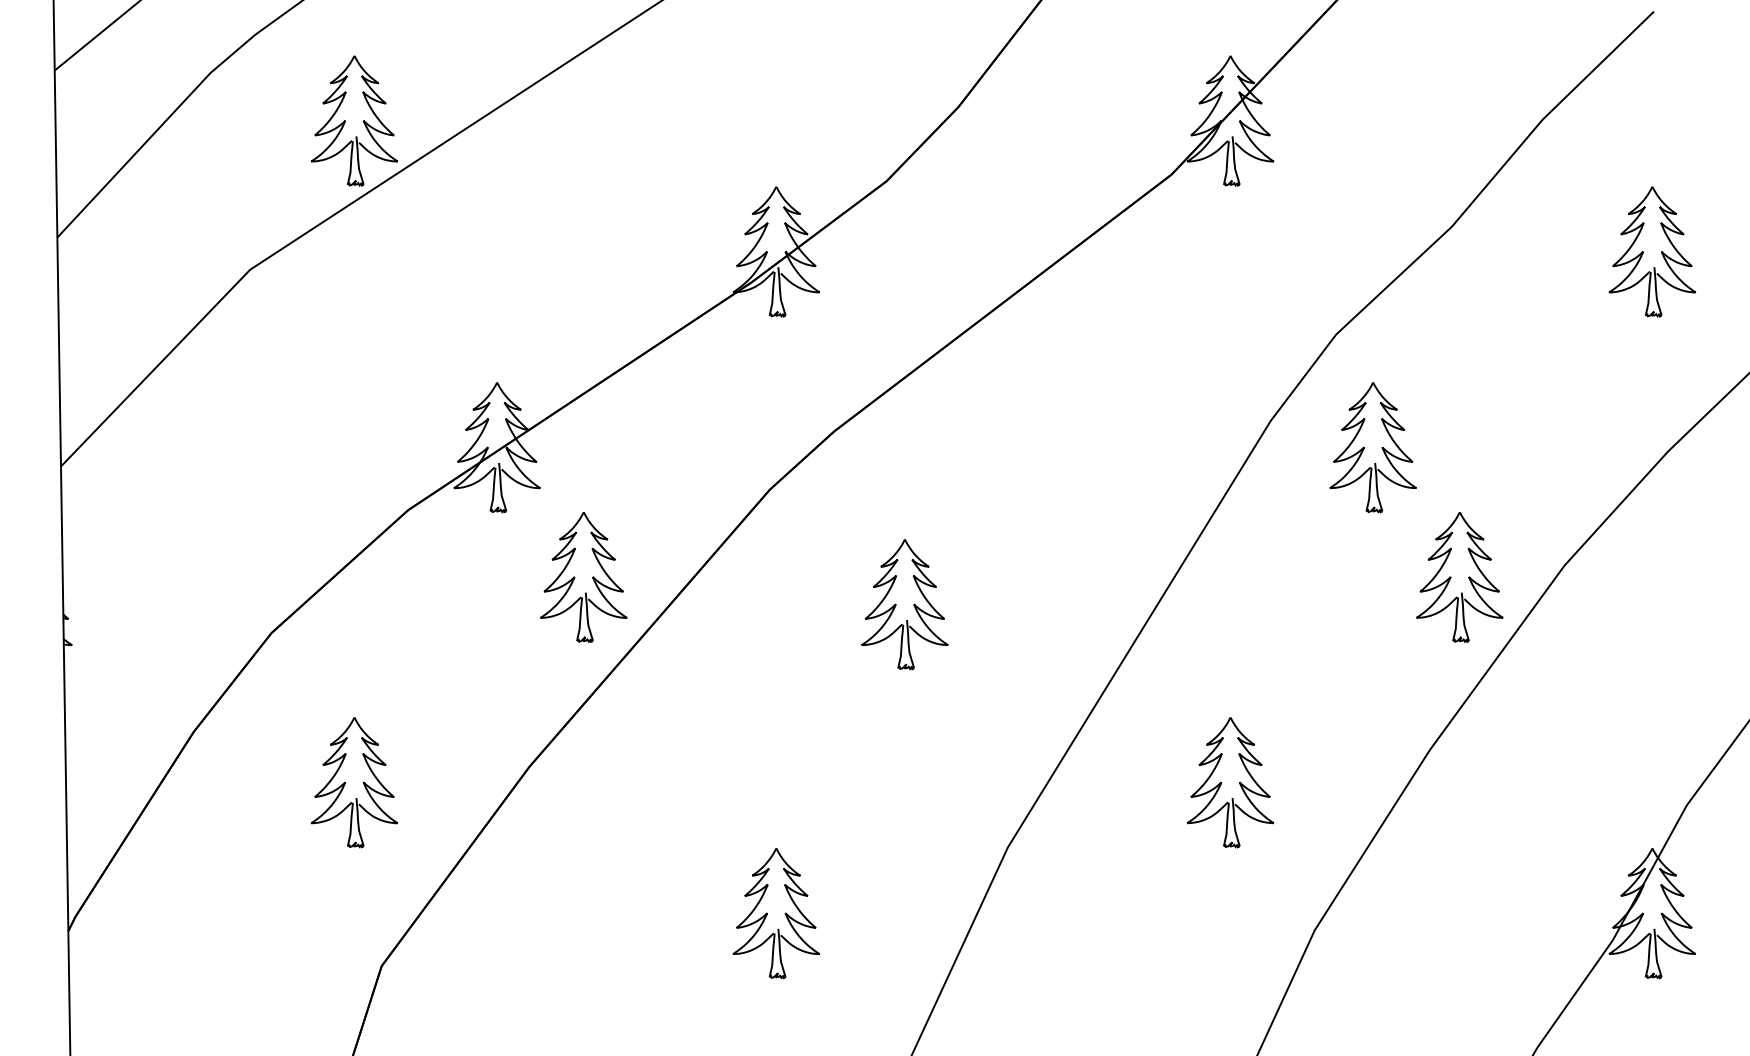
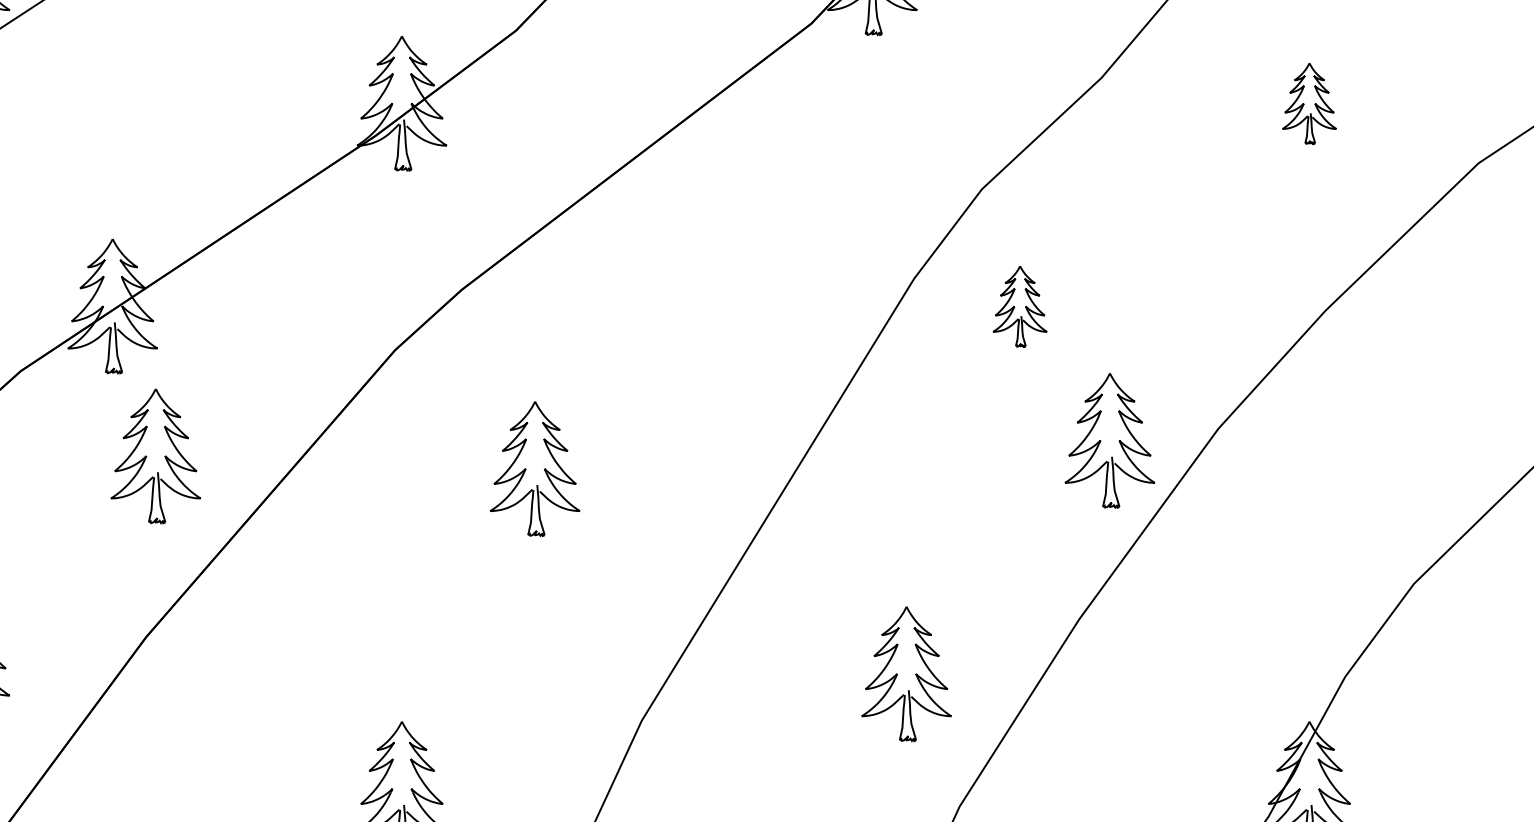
part: (1652, 251) -> (1309, 103), size x0.6
part: (1372, 447) -> (1019, 306), size x0.6
part: (583, 577) -> (155, 456), moved
part: (1230, 782) -> (906, 674), moved

